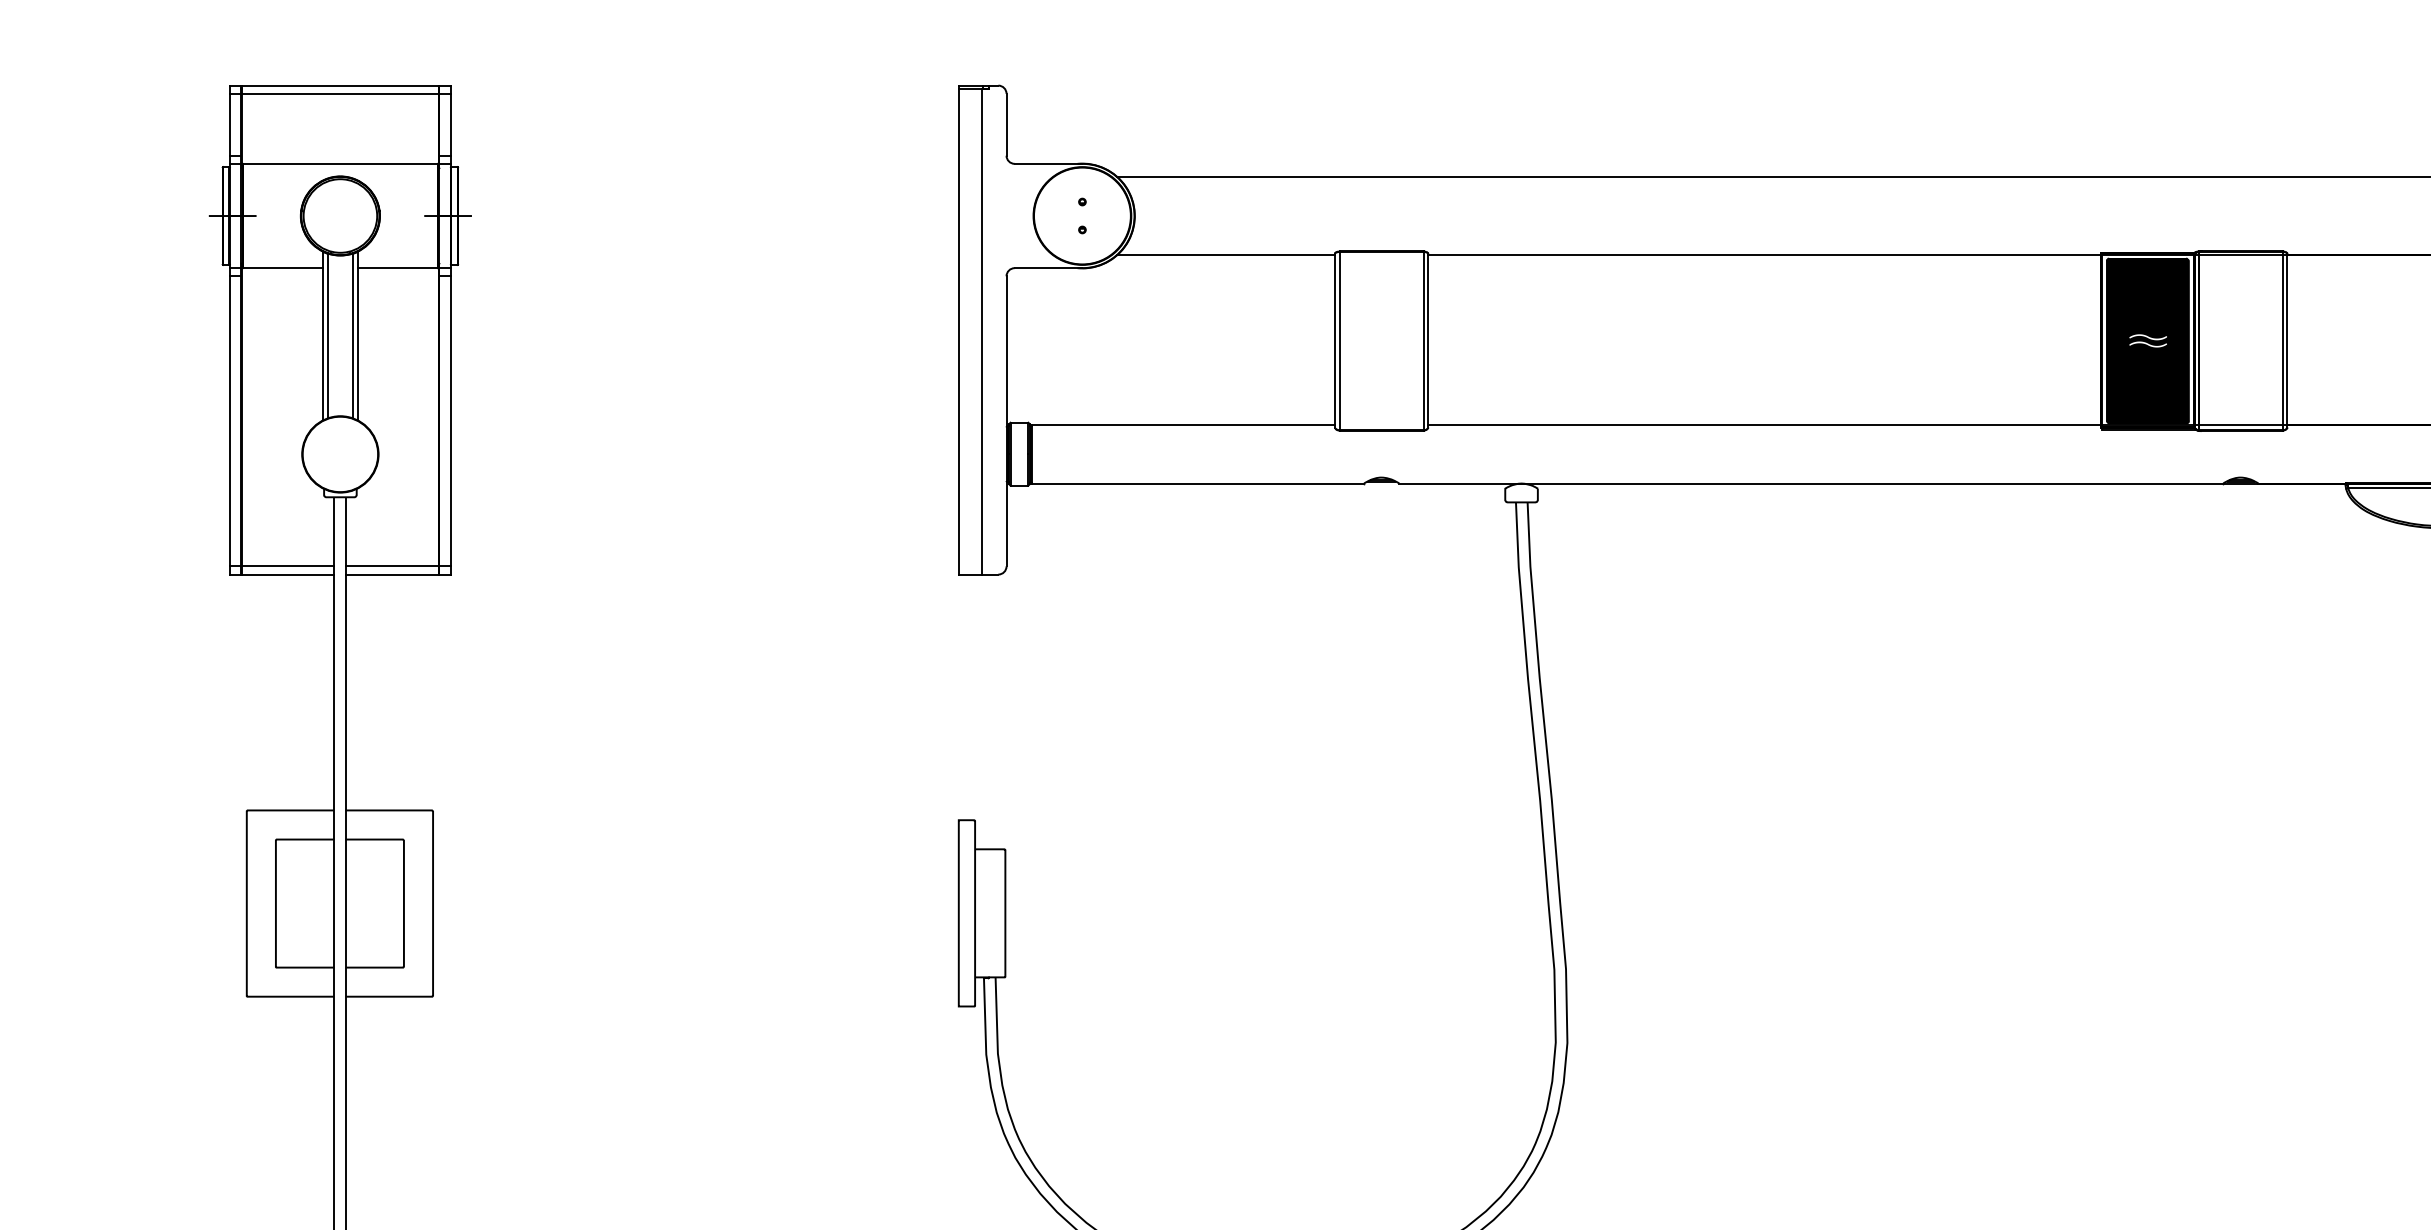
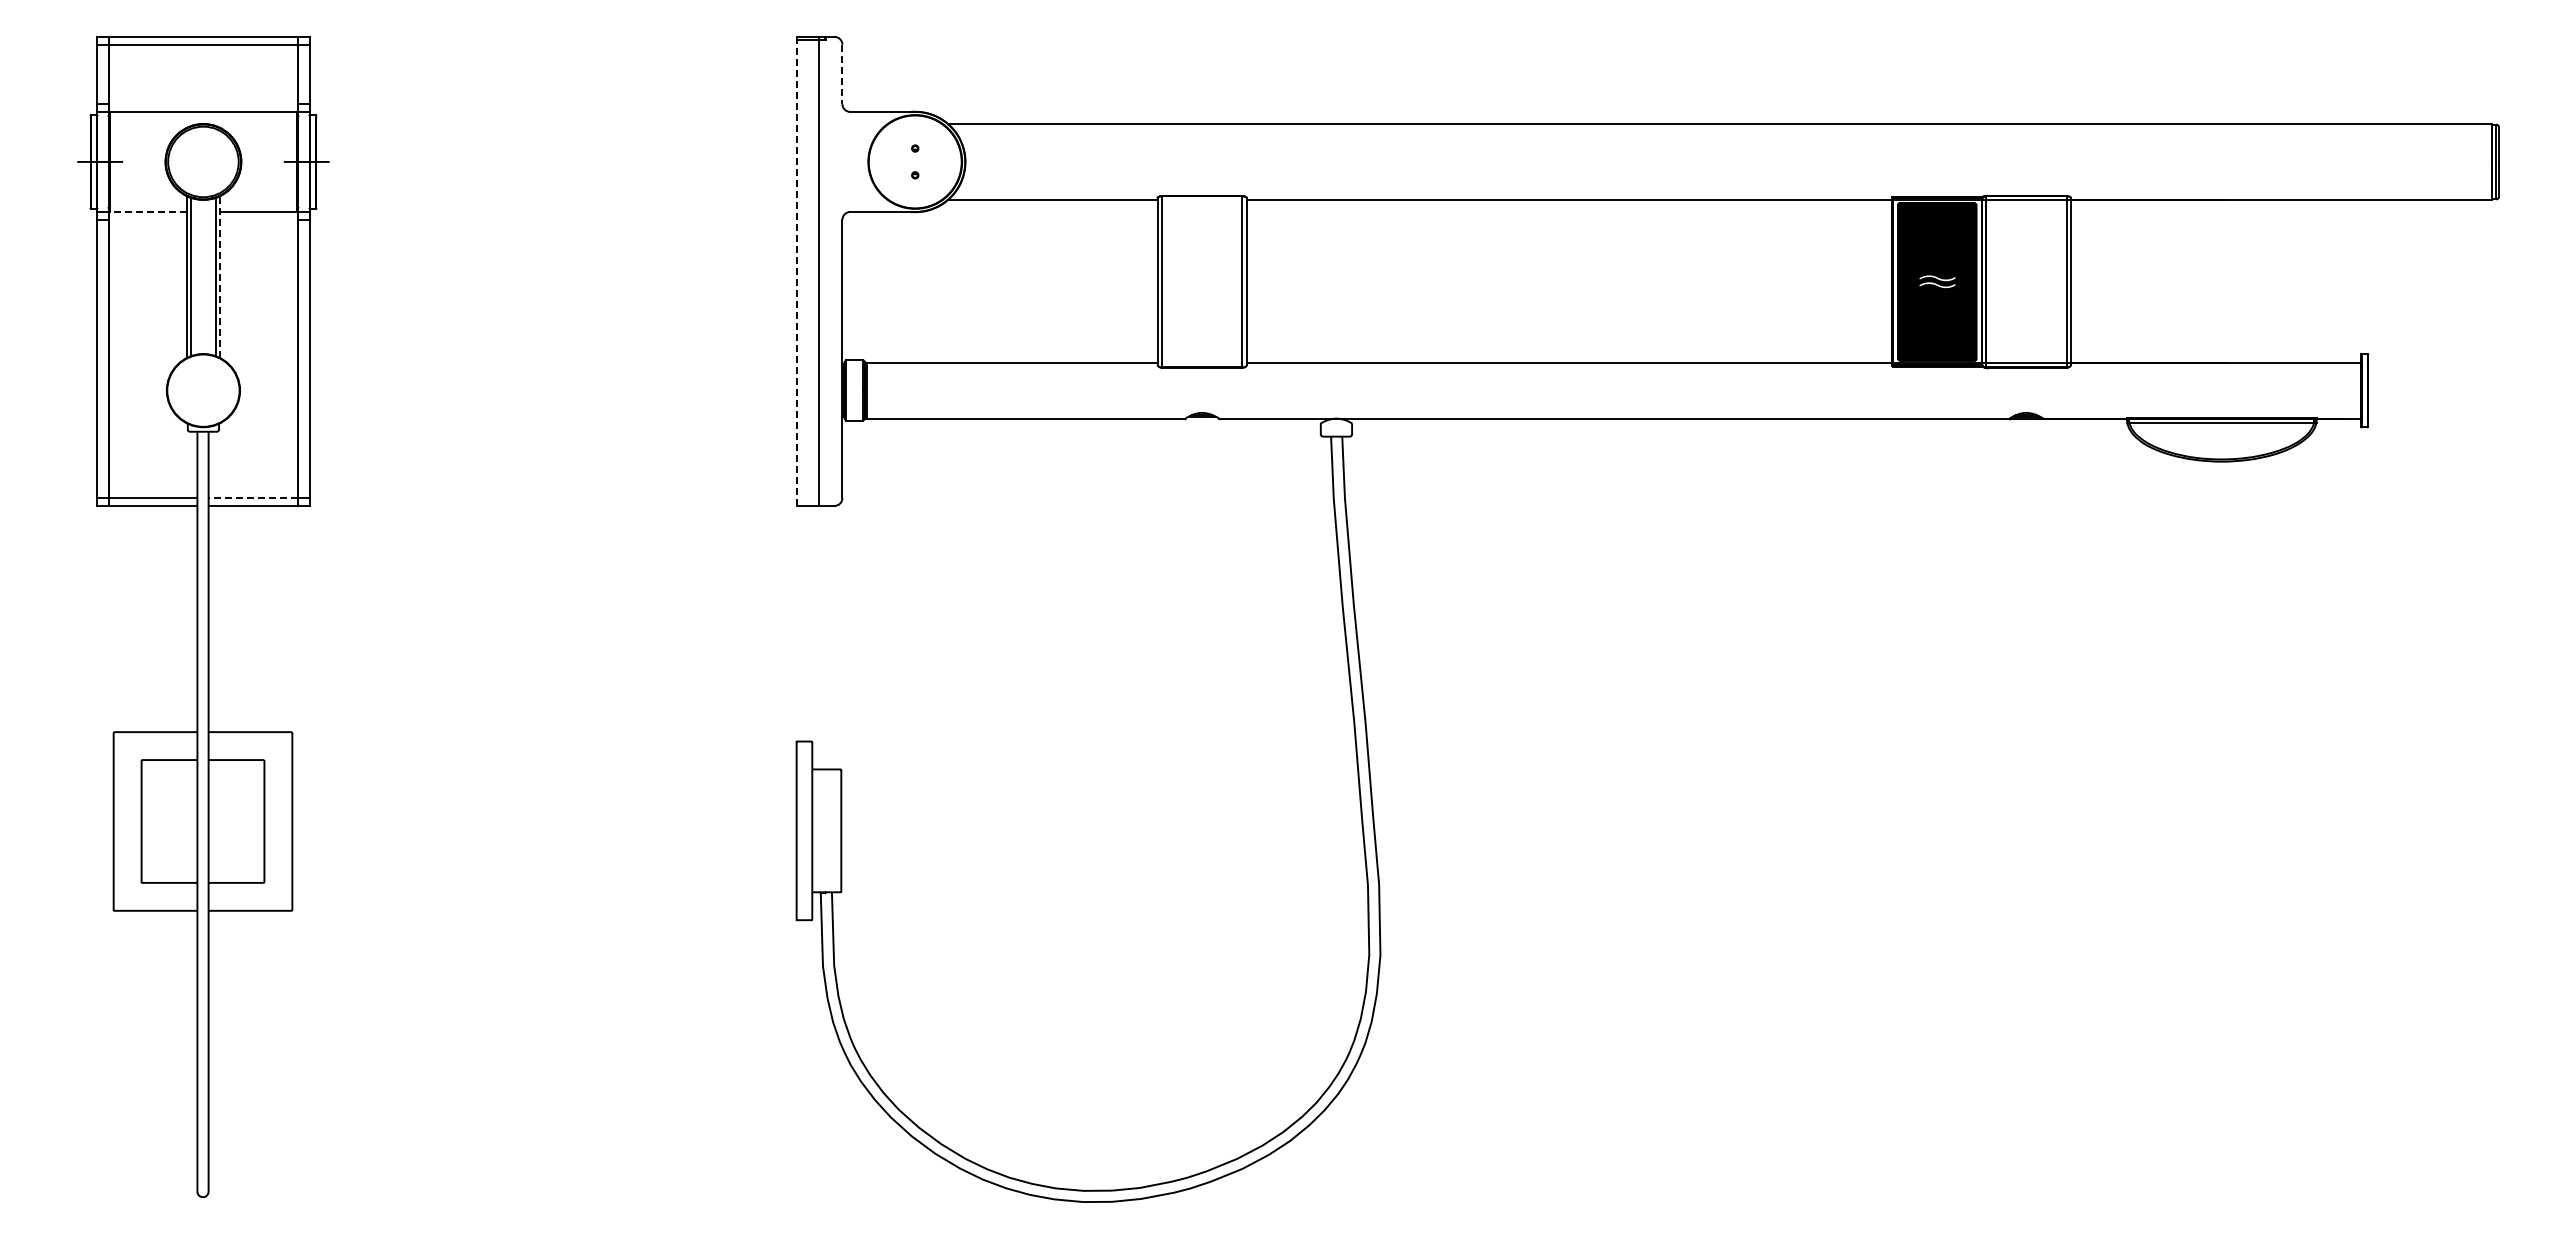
line: (1006, 124) -> (842, 74), solid -> dashed
line: (283, 268) -> (148, 212), solid -> dashed
line: (958, 332) -> (796, 273), solid -> dashed
line: (358, 336) -> (220, 277), solid -> dashed
line: (392, 566) -> (253, 498), solid -> dashed

